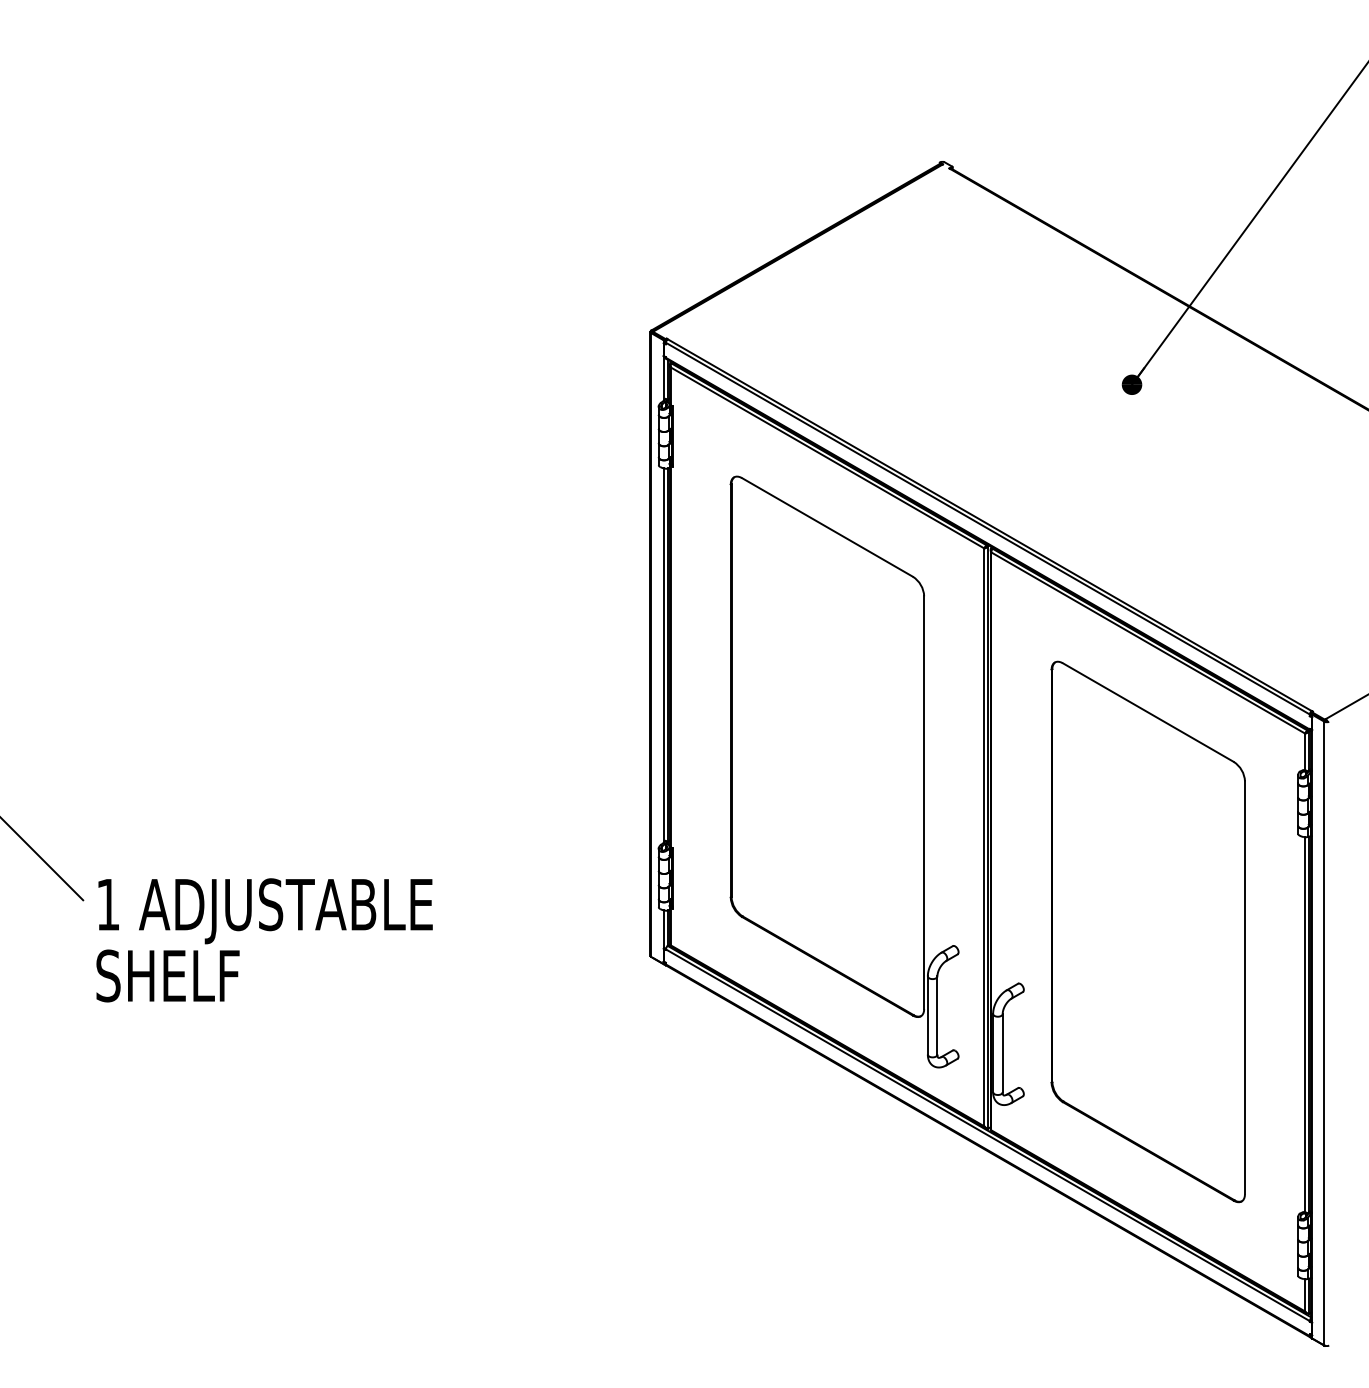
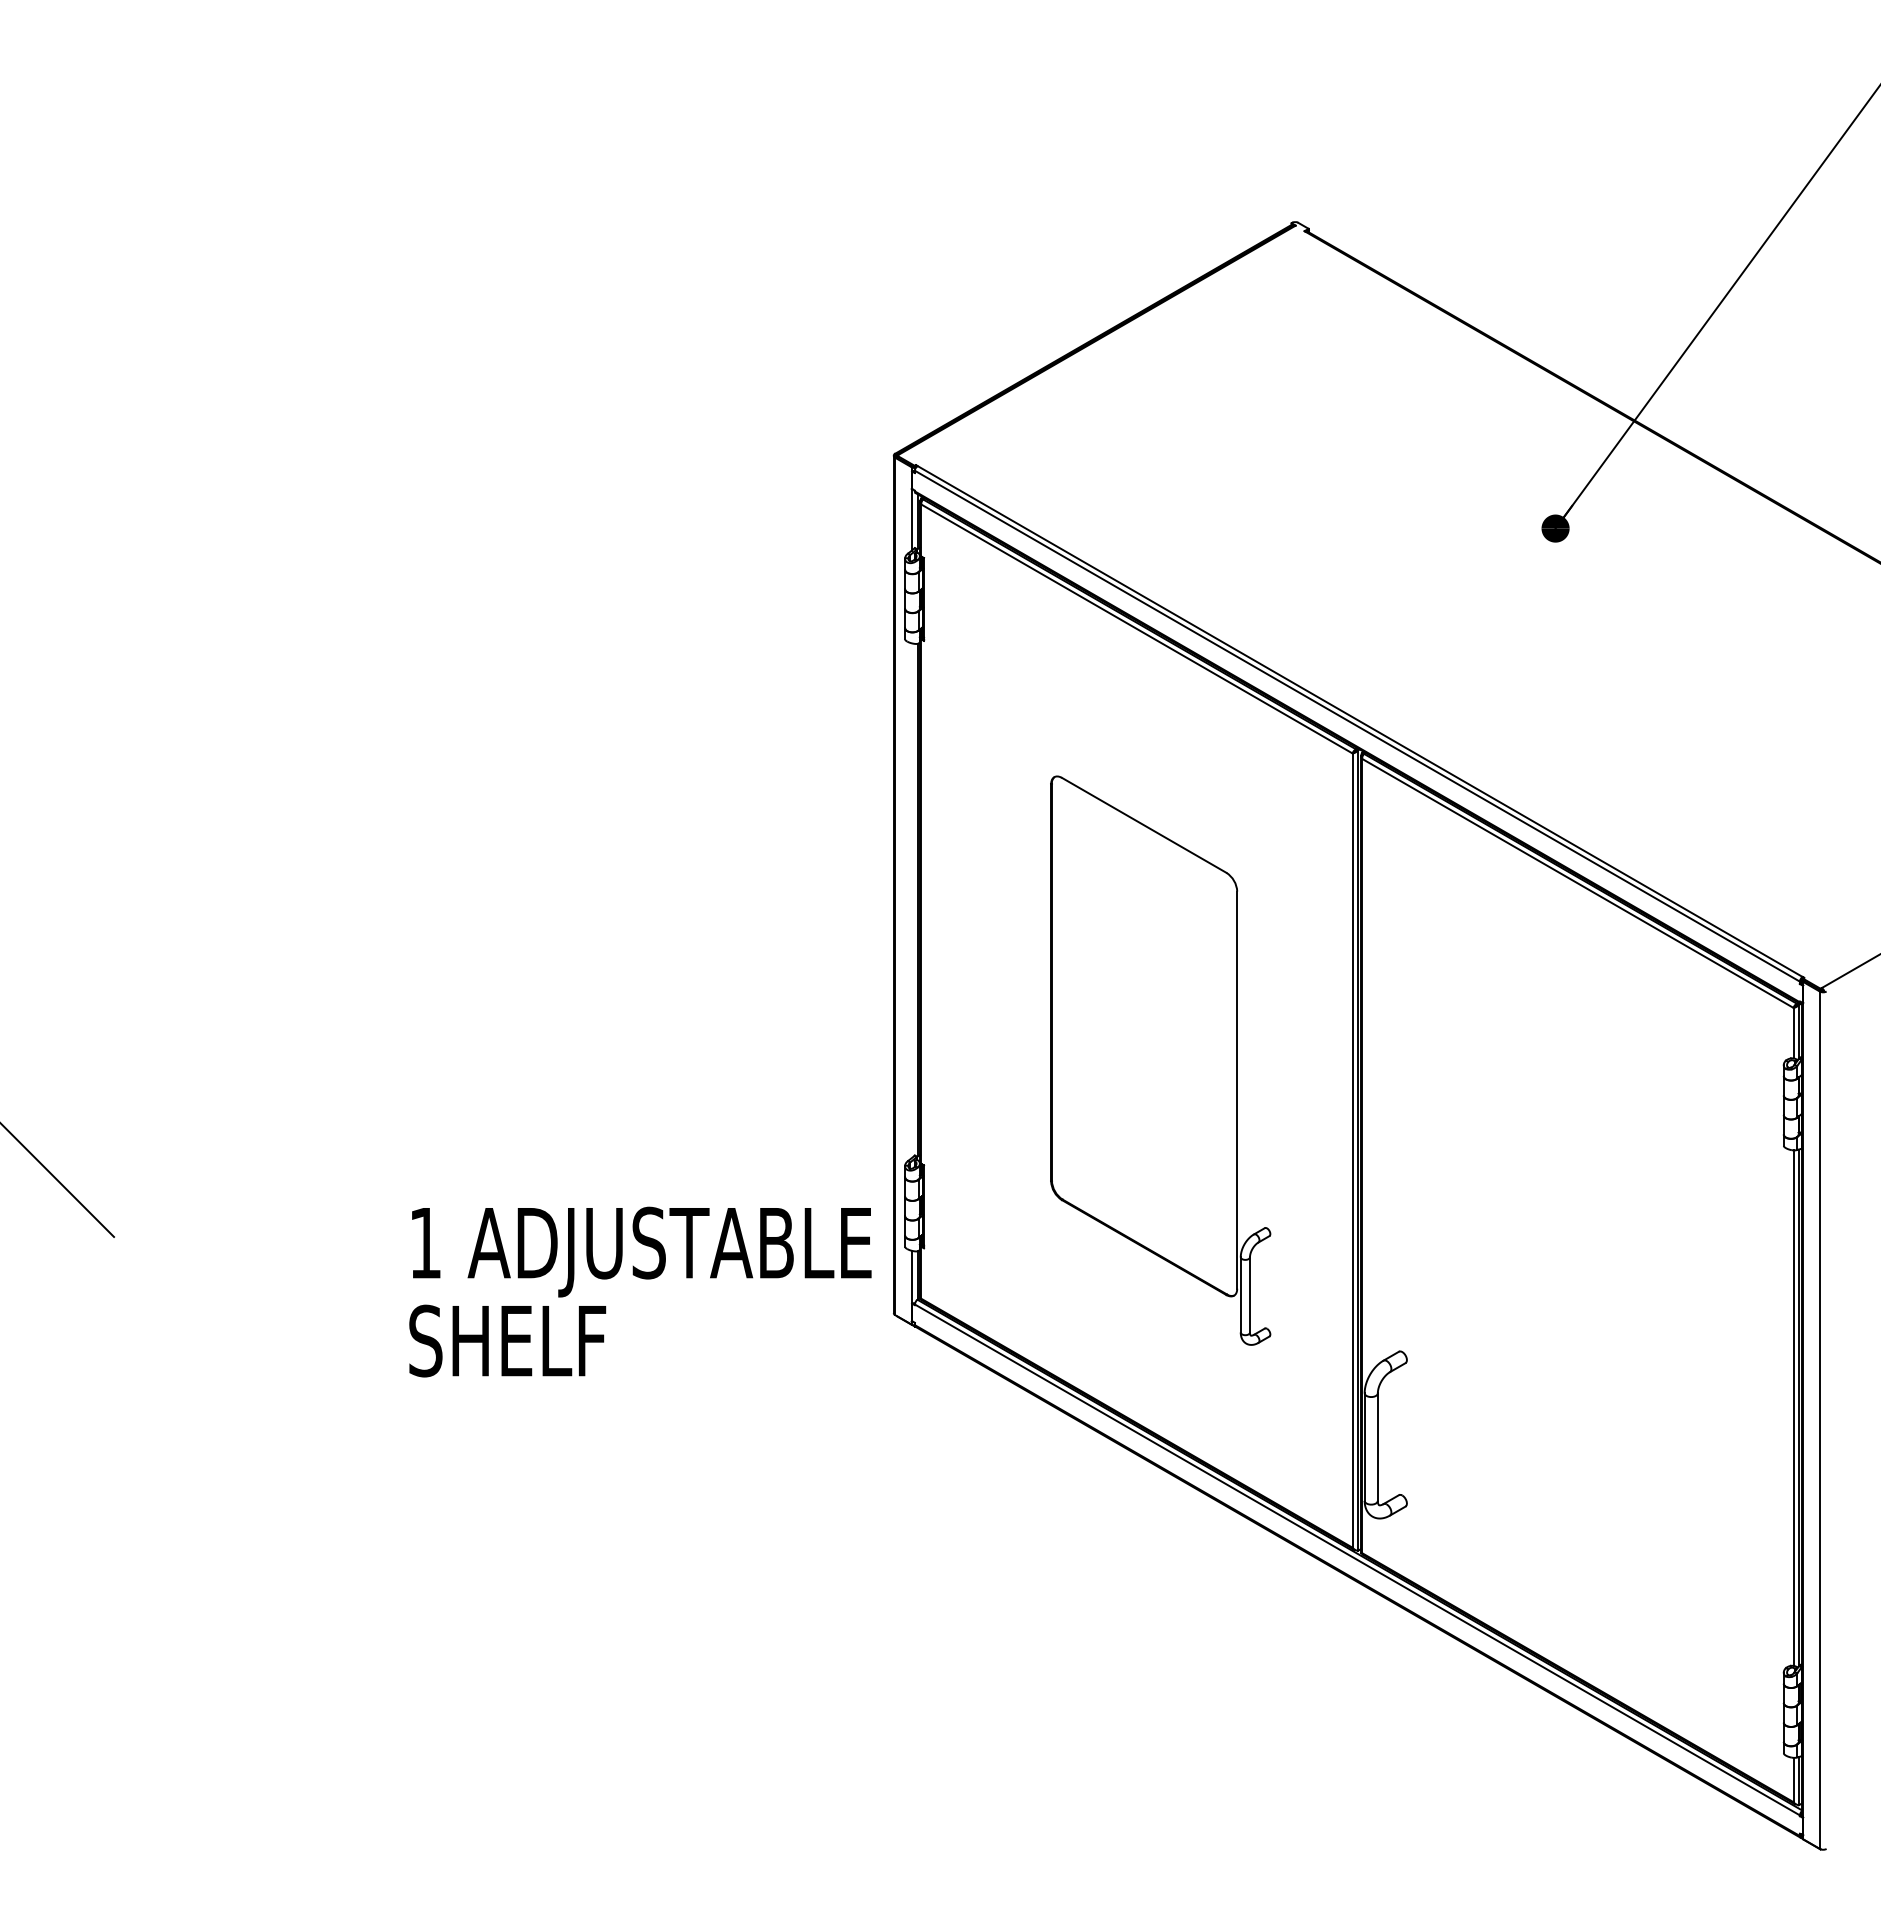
line: (663, 655) -> (911, 900), removed
part: (844, 771) -> (1160, 1060), size x0.7
part: (1147, 931) -> (1577, 1280), removed
text: (264, 939) -> (640, 1291), moved

